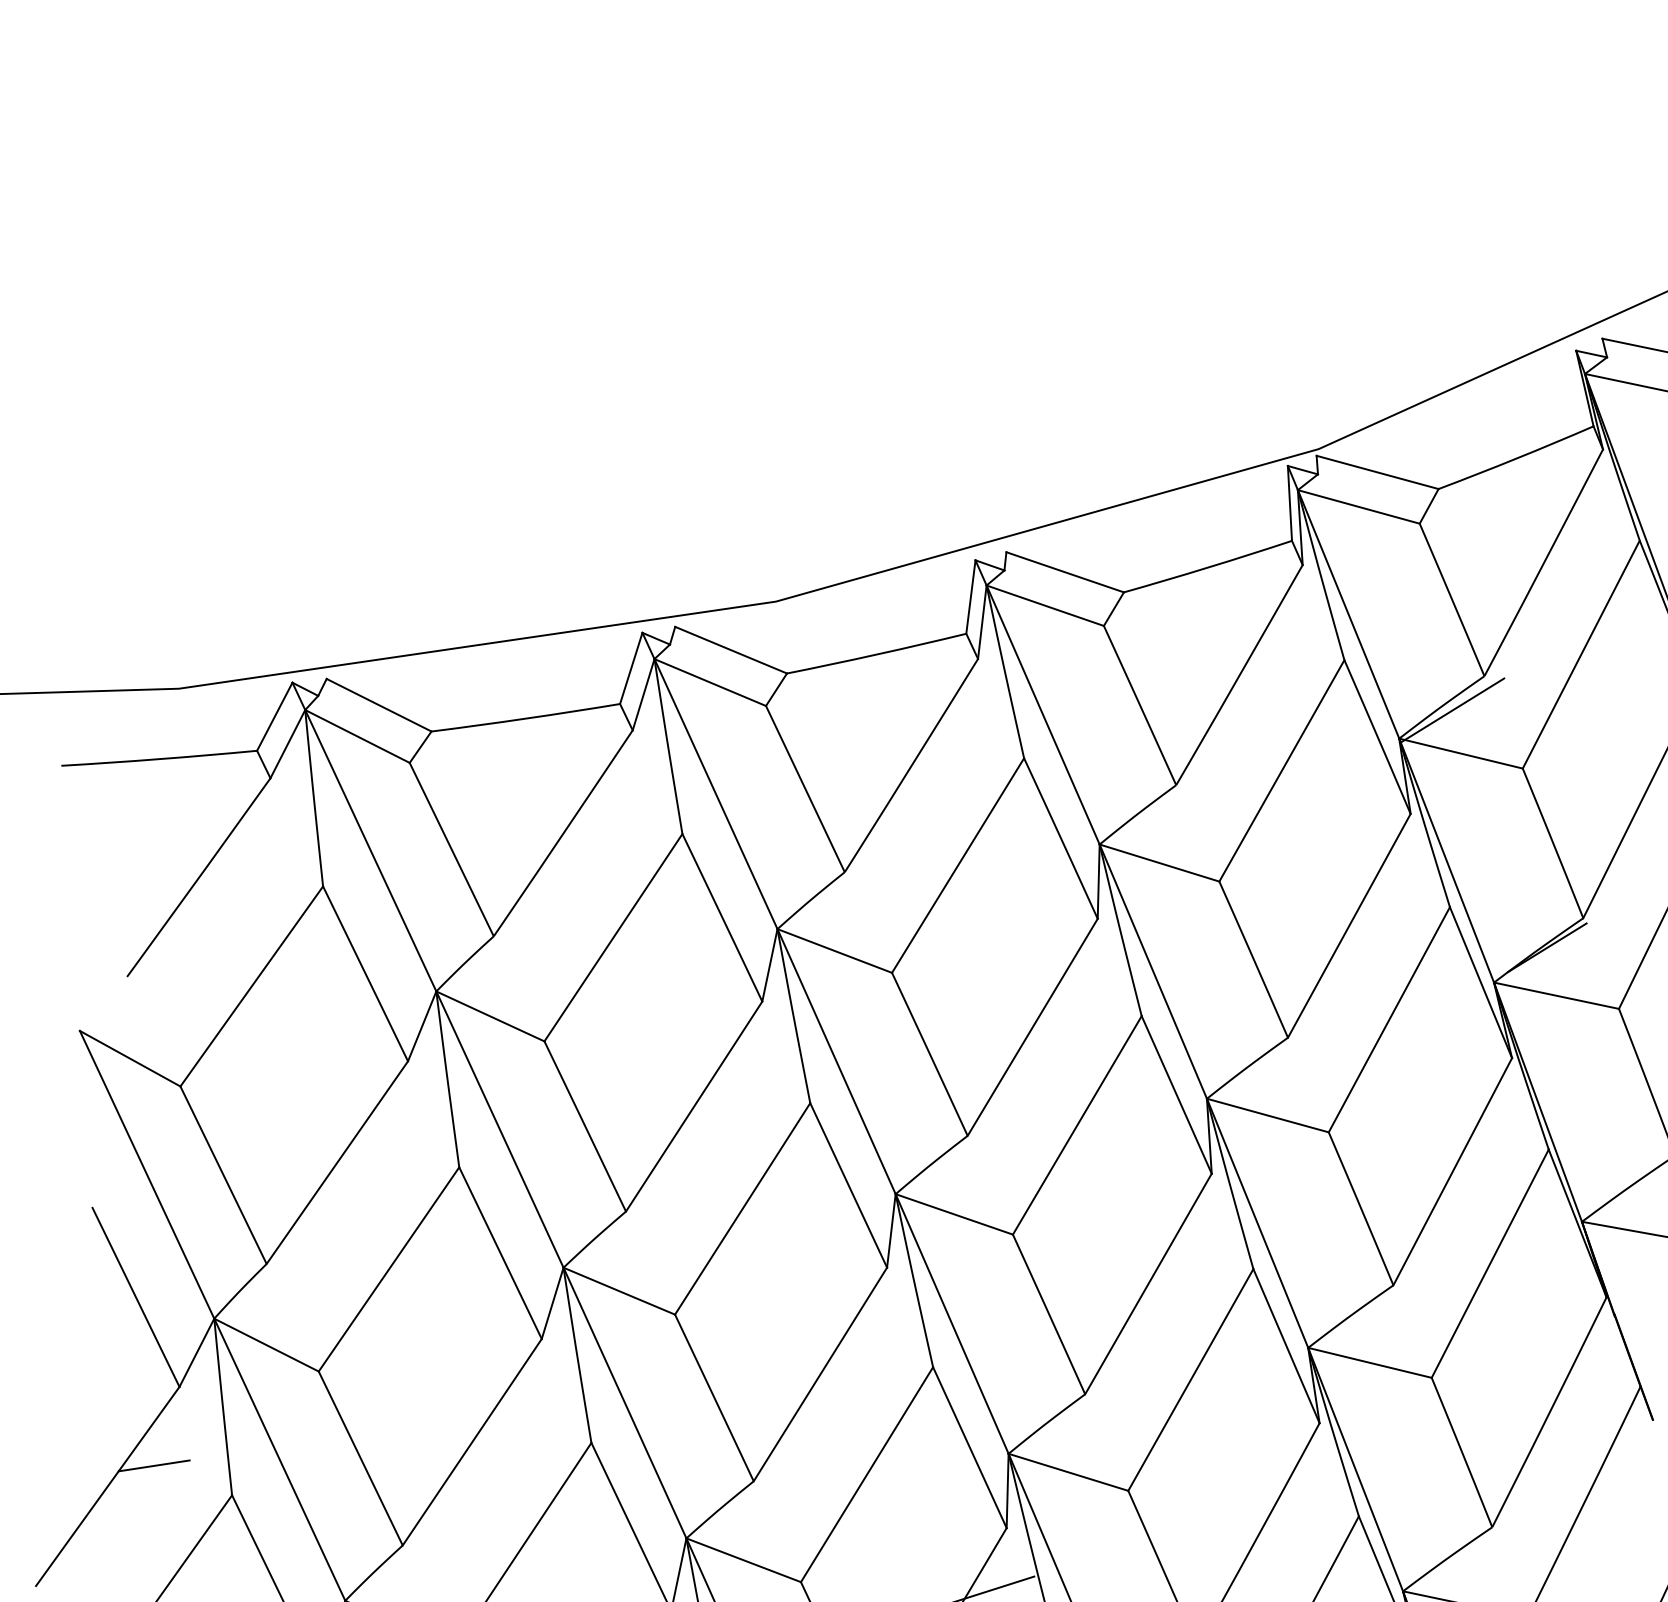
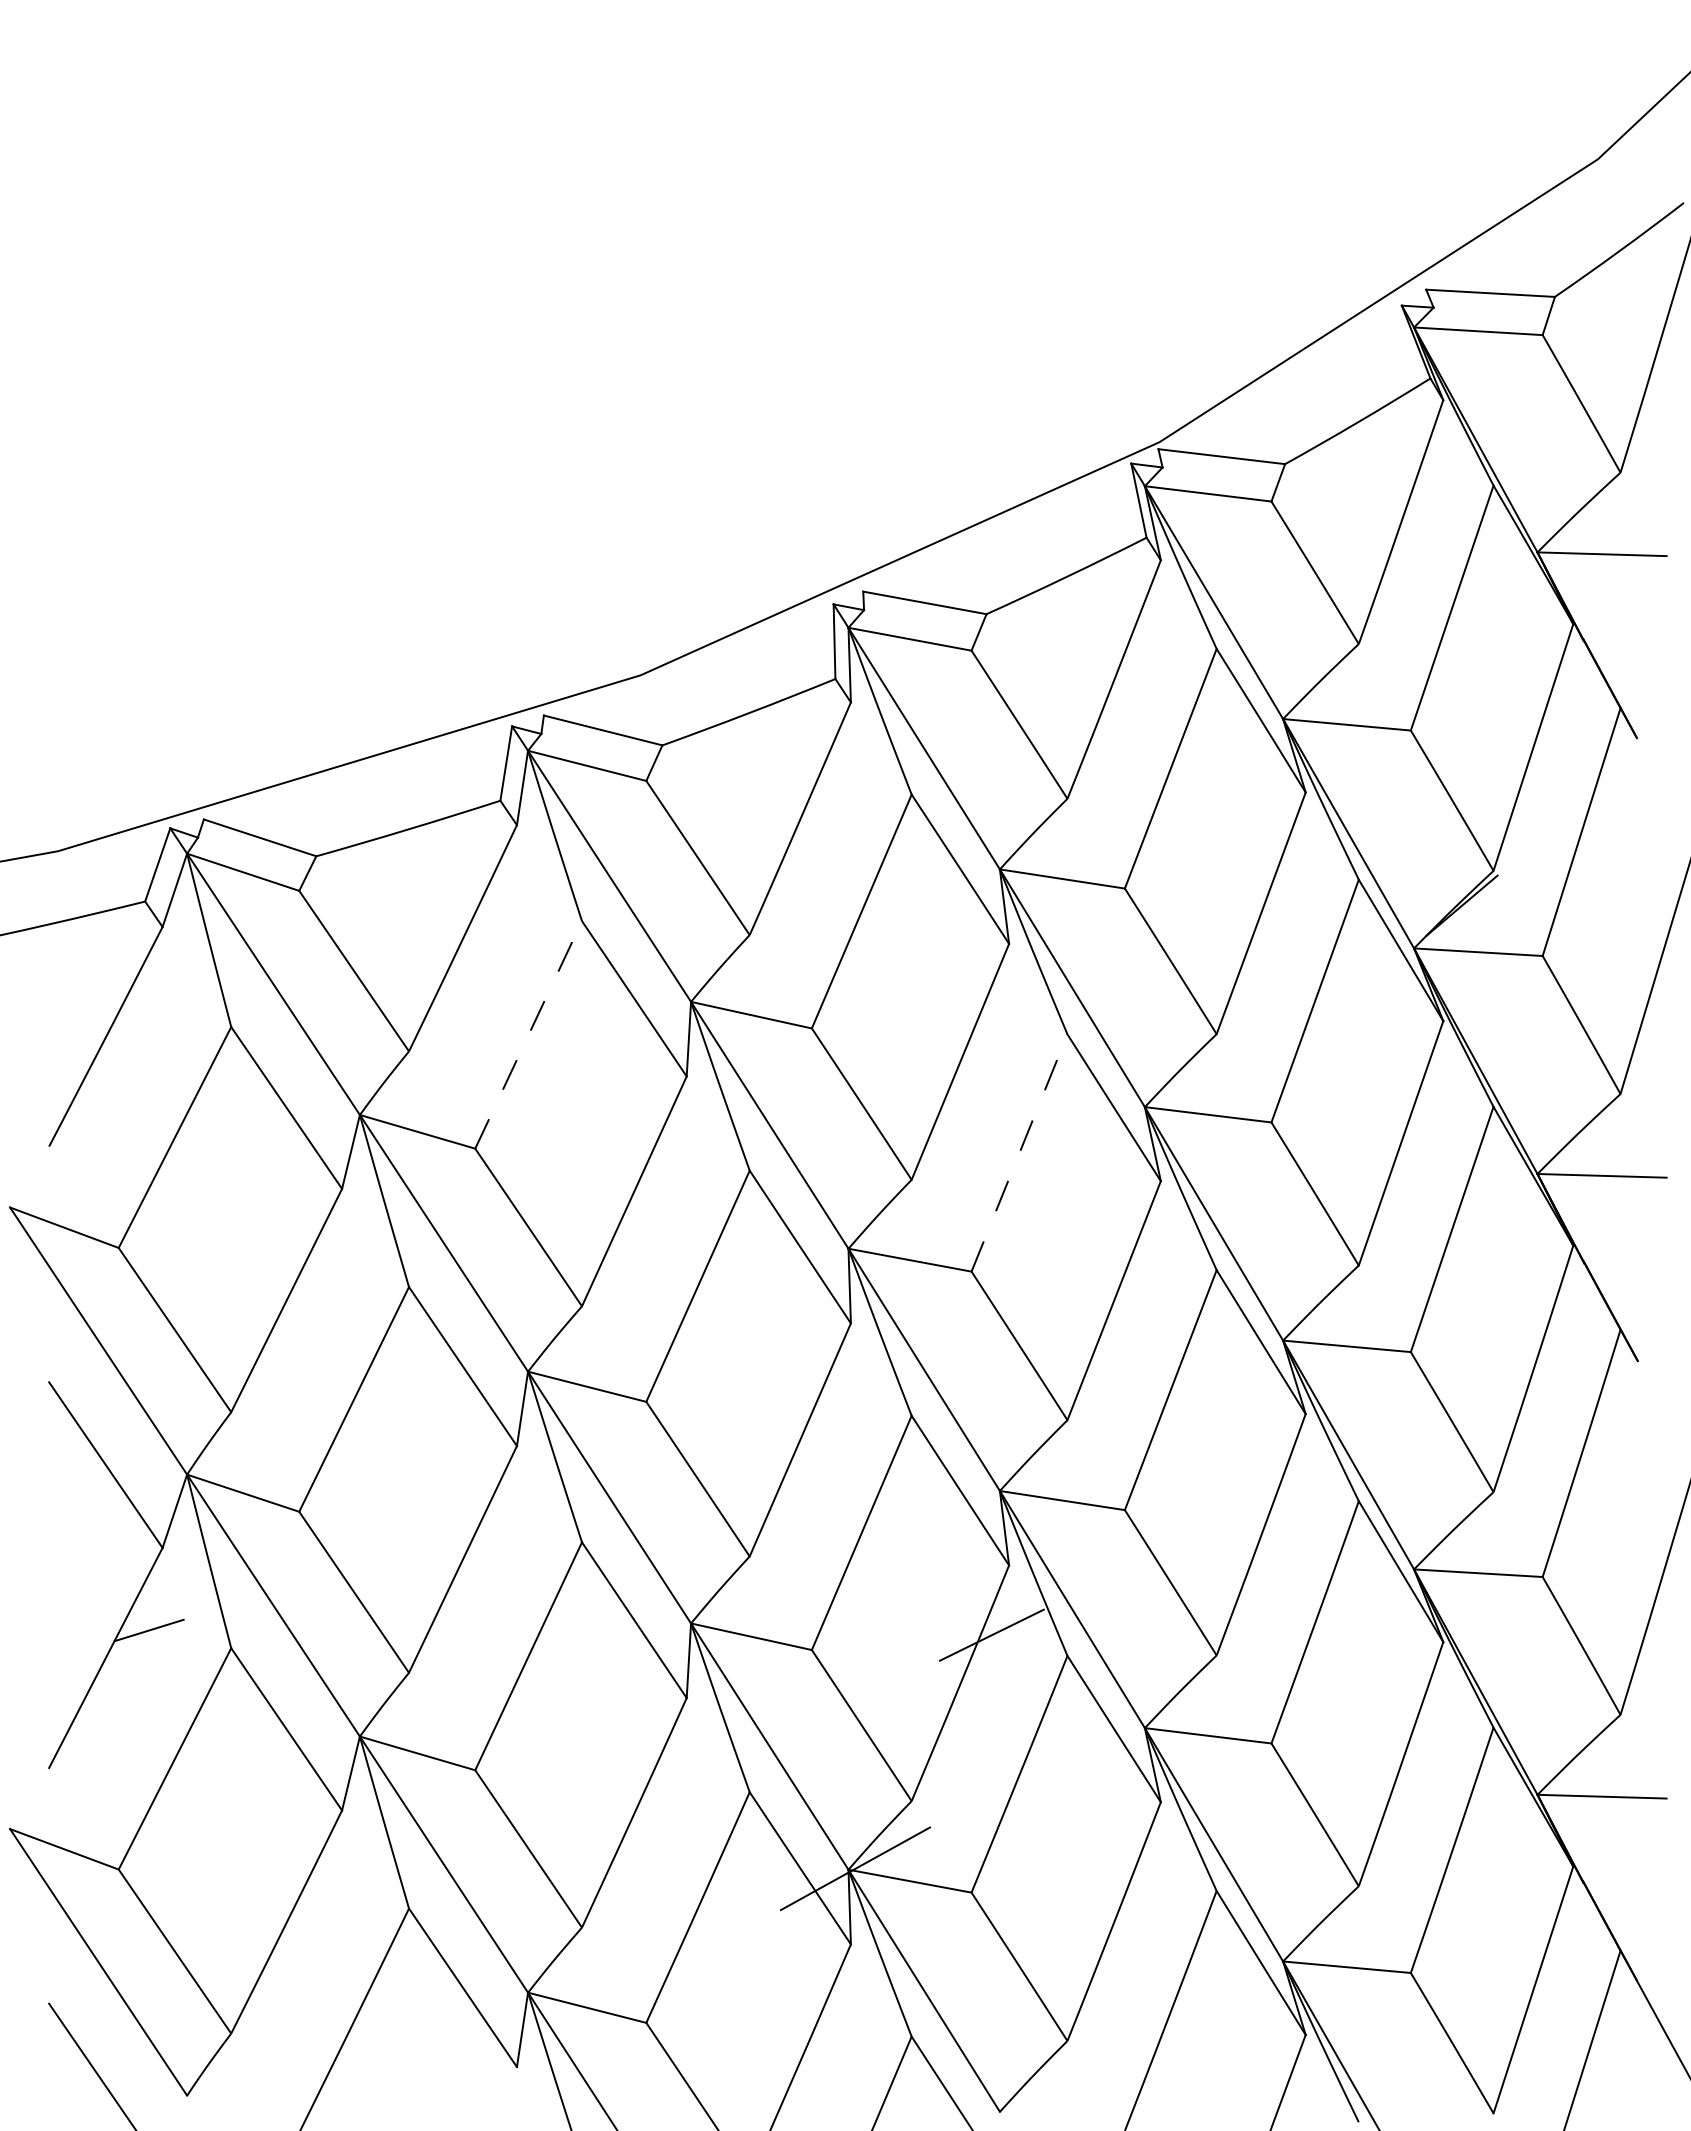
line: (1451, 710) -> (1331, 683), removed
line: (613, 937) -> (528, 1034), solid -> dashed
line: (1077, 1125) -> (1019, 1153), solid -> dashed

